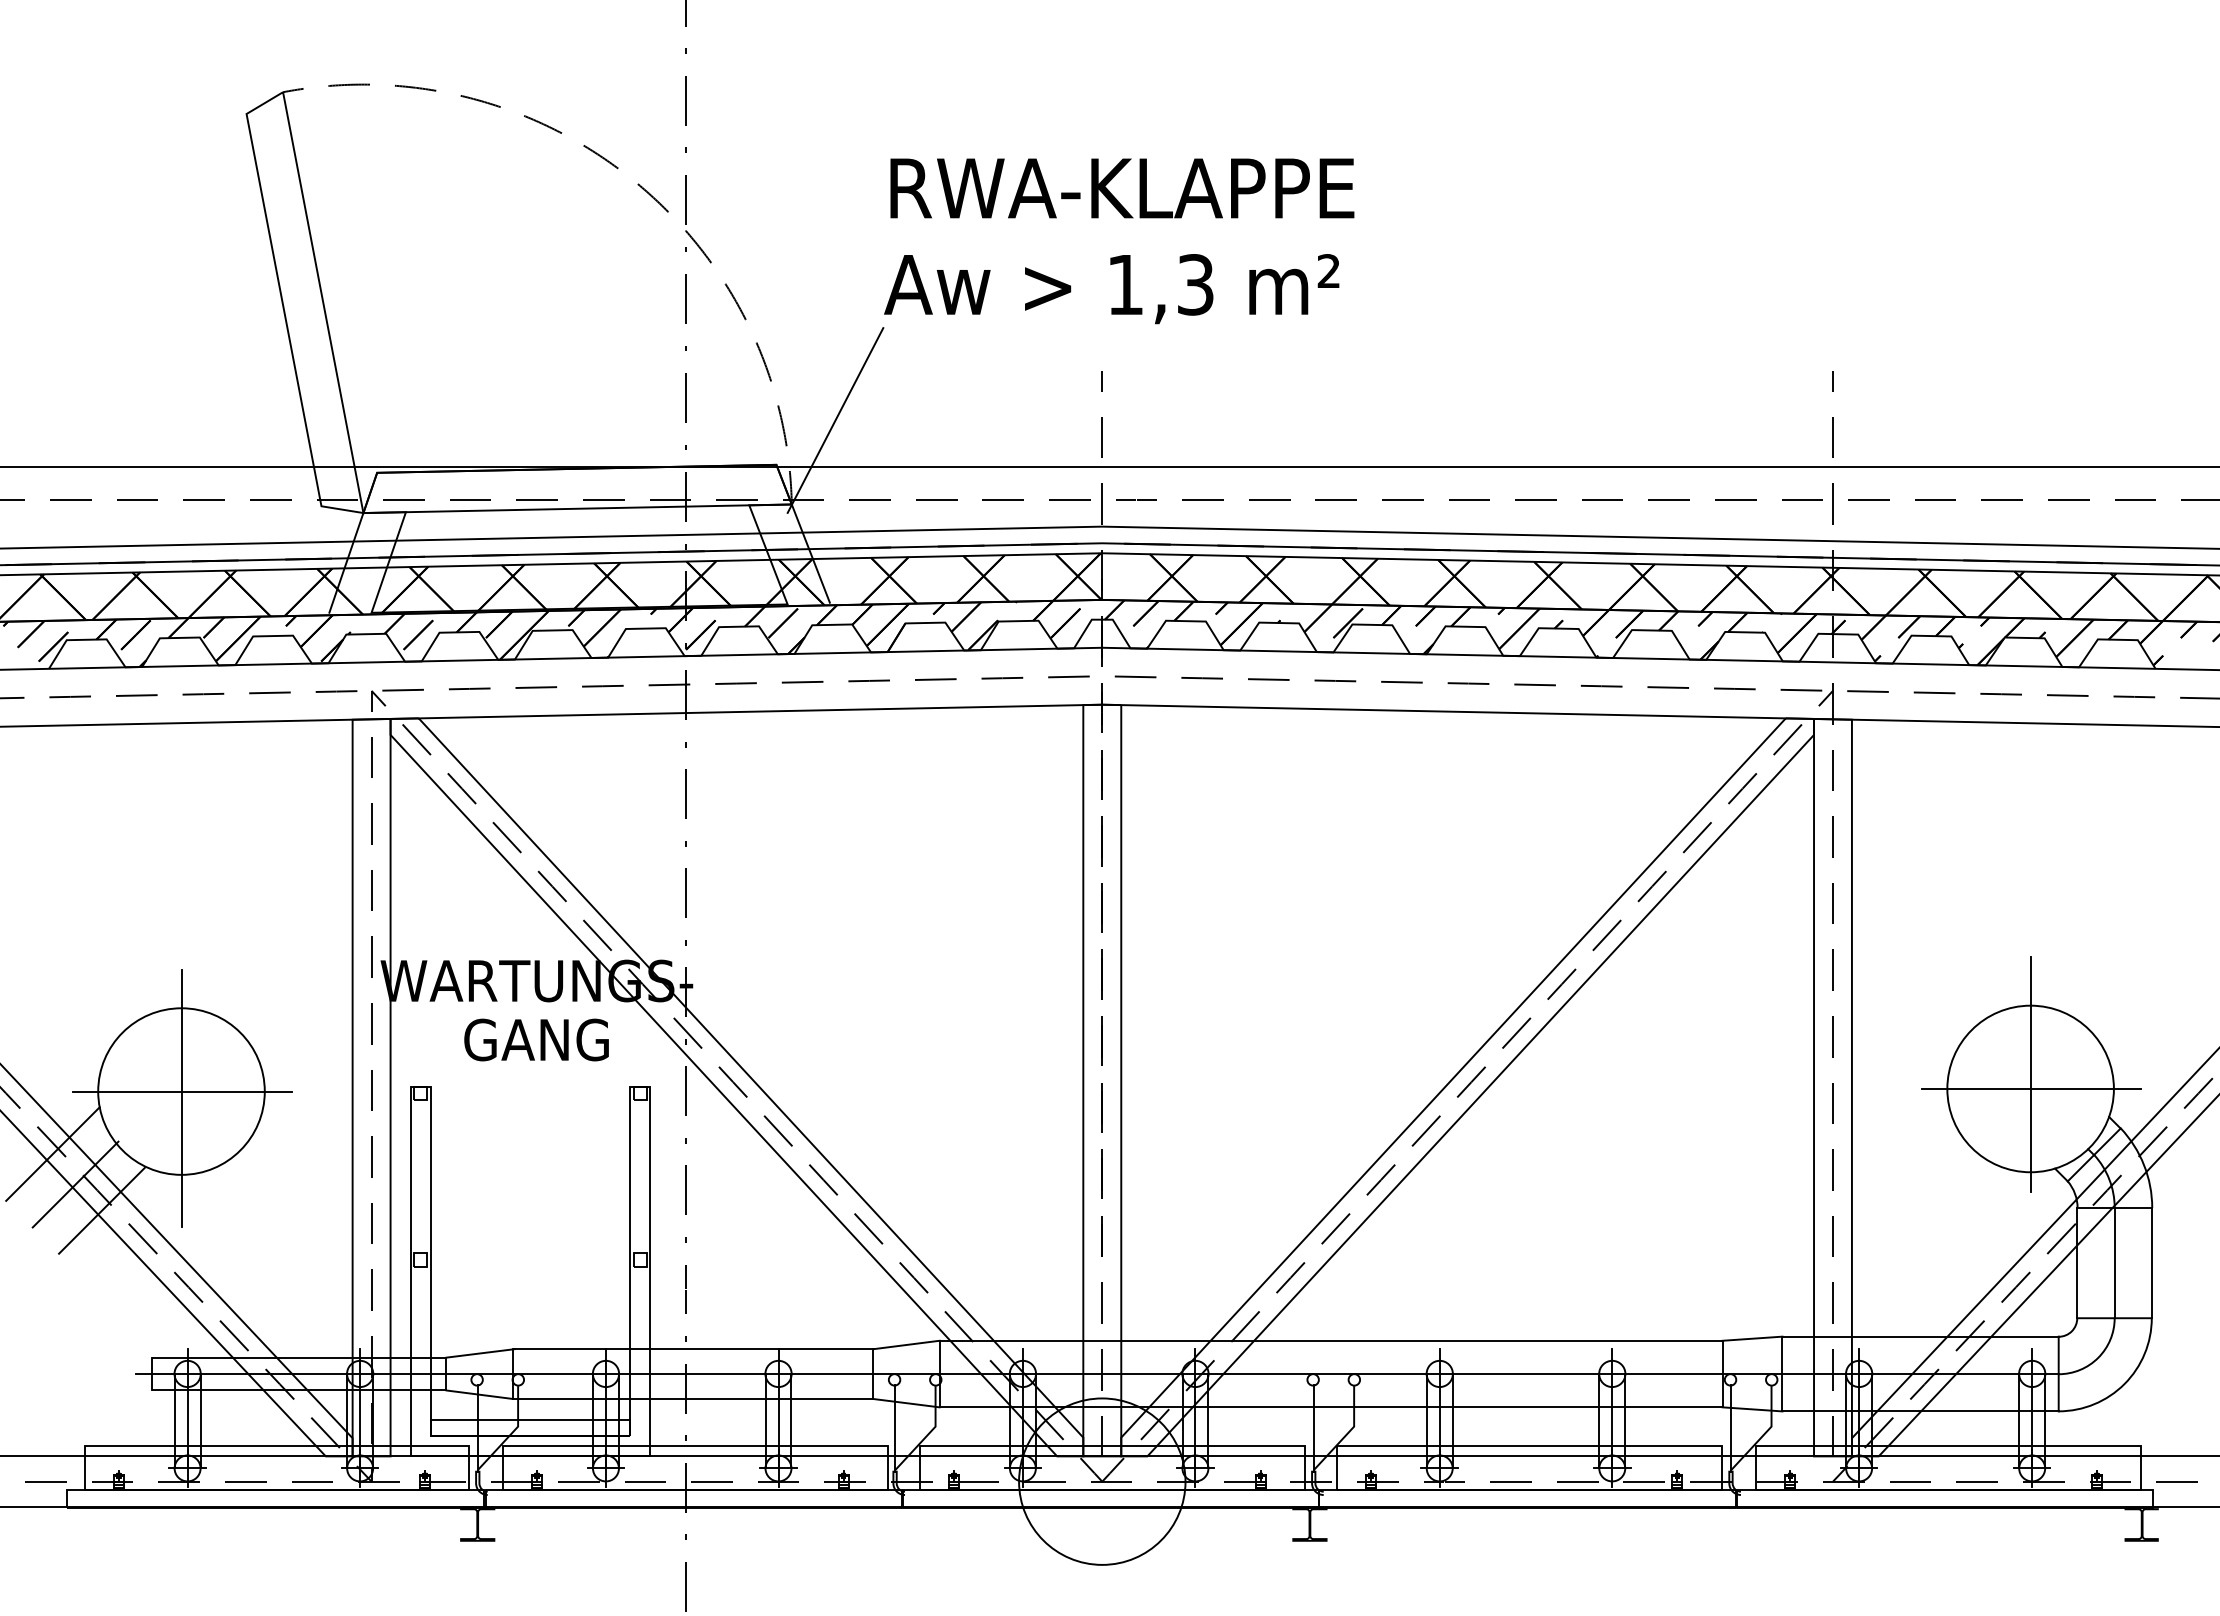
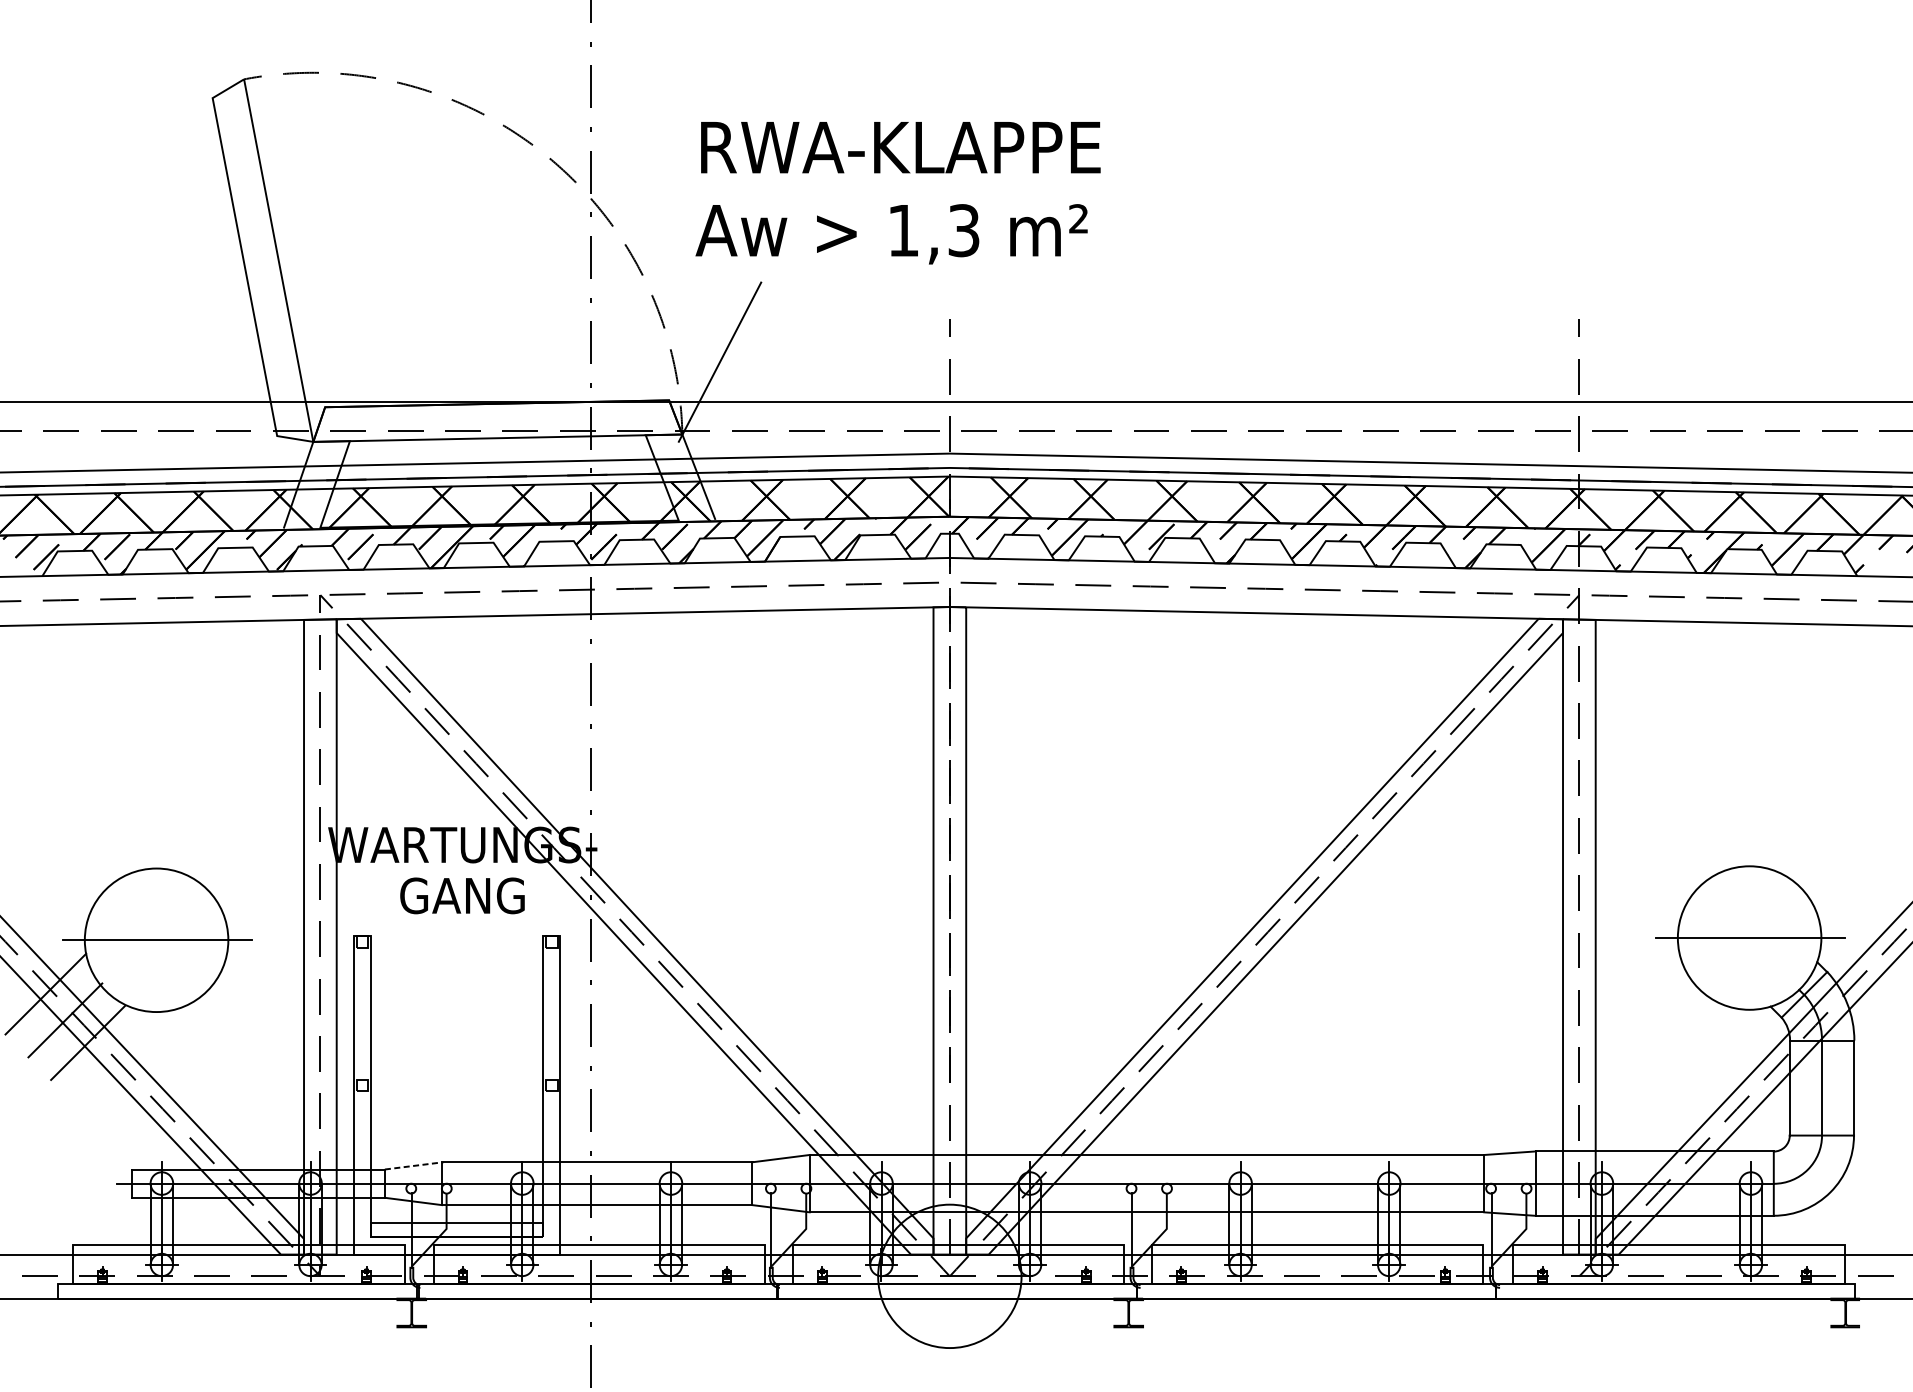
text: (1119, 241) -> (898, 193), moved
line: (2030, 1074) -> (1749, 925), removed
line: (181, 1098) -> (156, 946), removed
line: (481, 1353) -> (415, 1165), solid -> dashed

